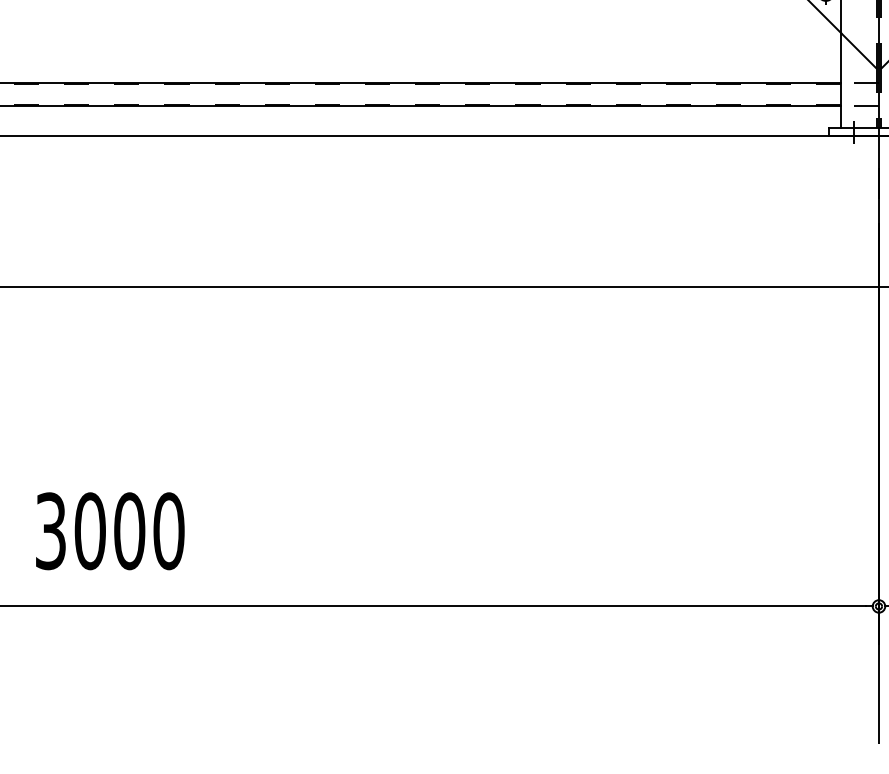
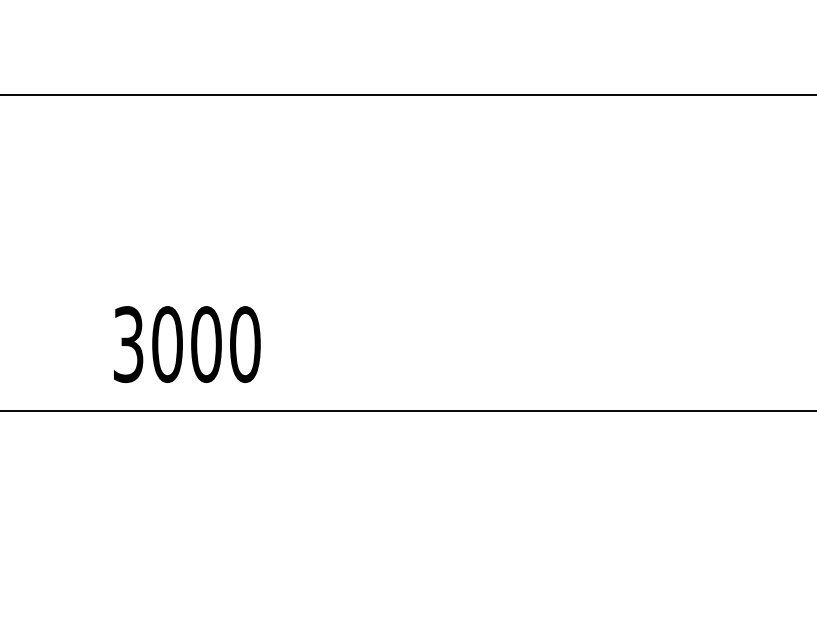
text: (110, 531) -> (187, 344), moved

